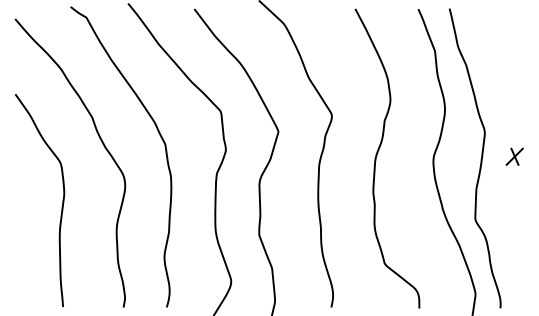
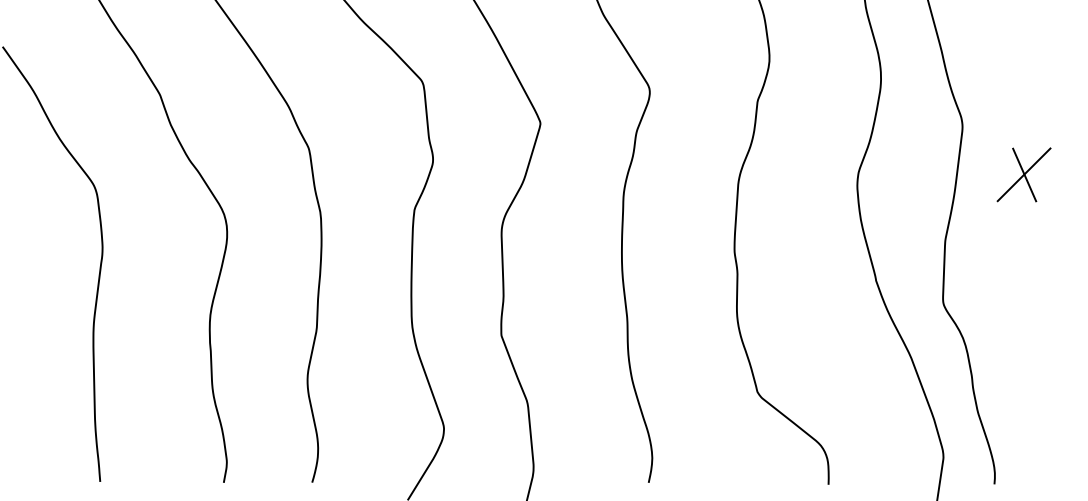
part: (514, 156) -> (1023, 173), size x1.6

